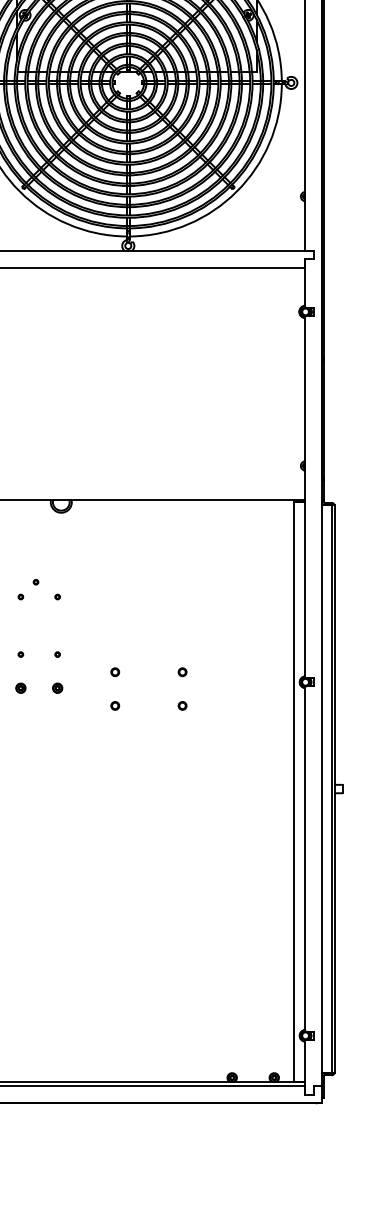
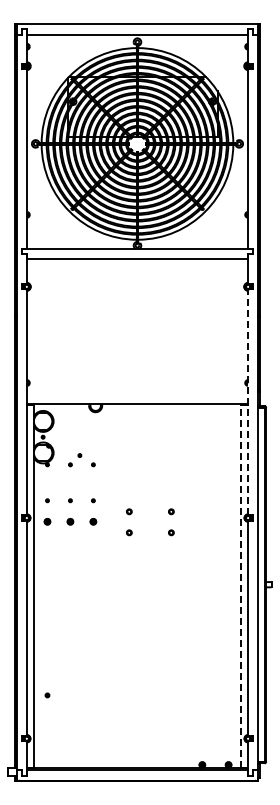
line: (304, 497) -> (247, 402), solid -> dashed
line: (294, 790) -> (241, 585), solid -> dashed

